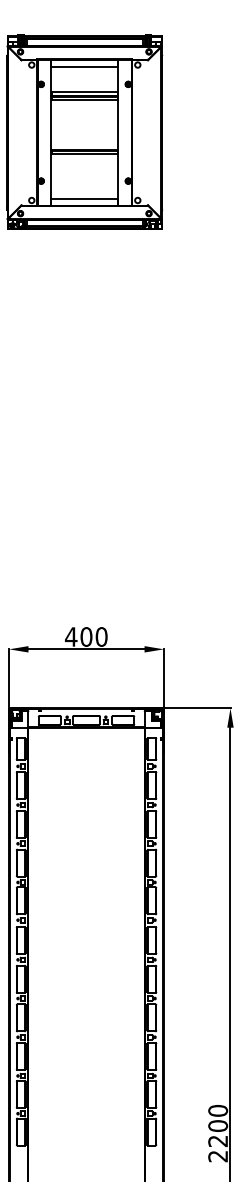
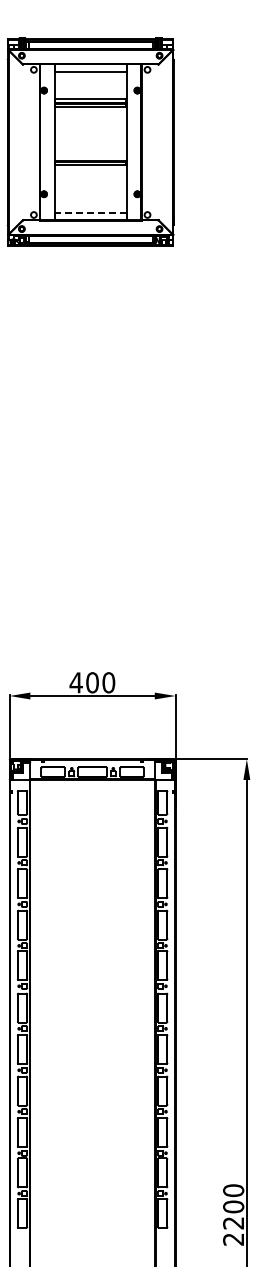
line: (84, 199) -> (90, 213), solid -> dashed

